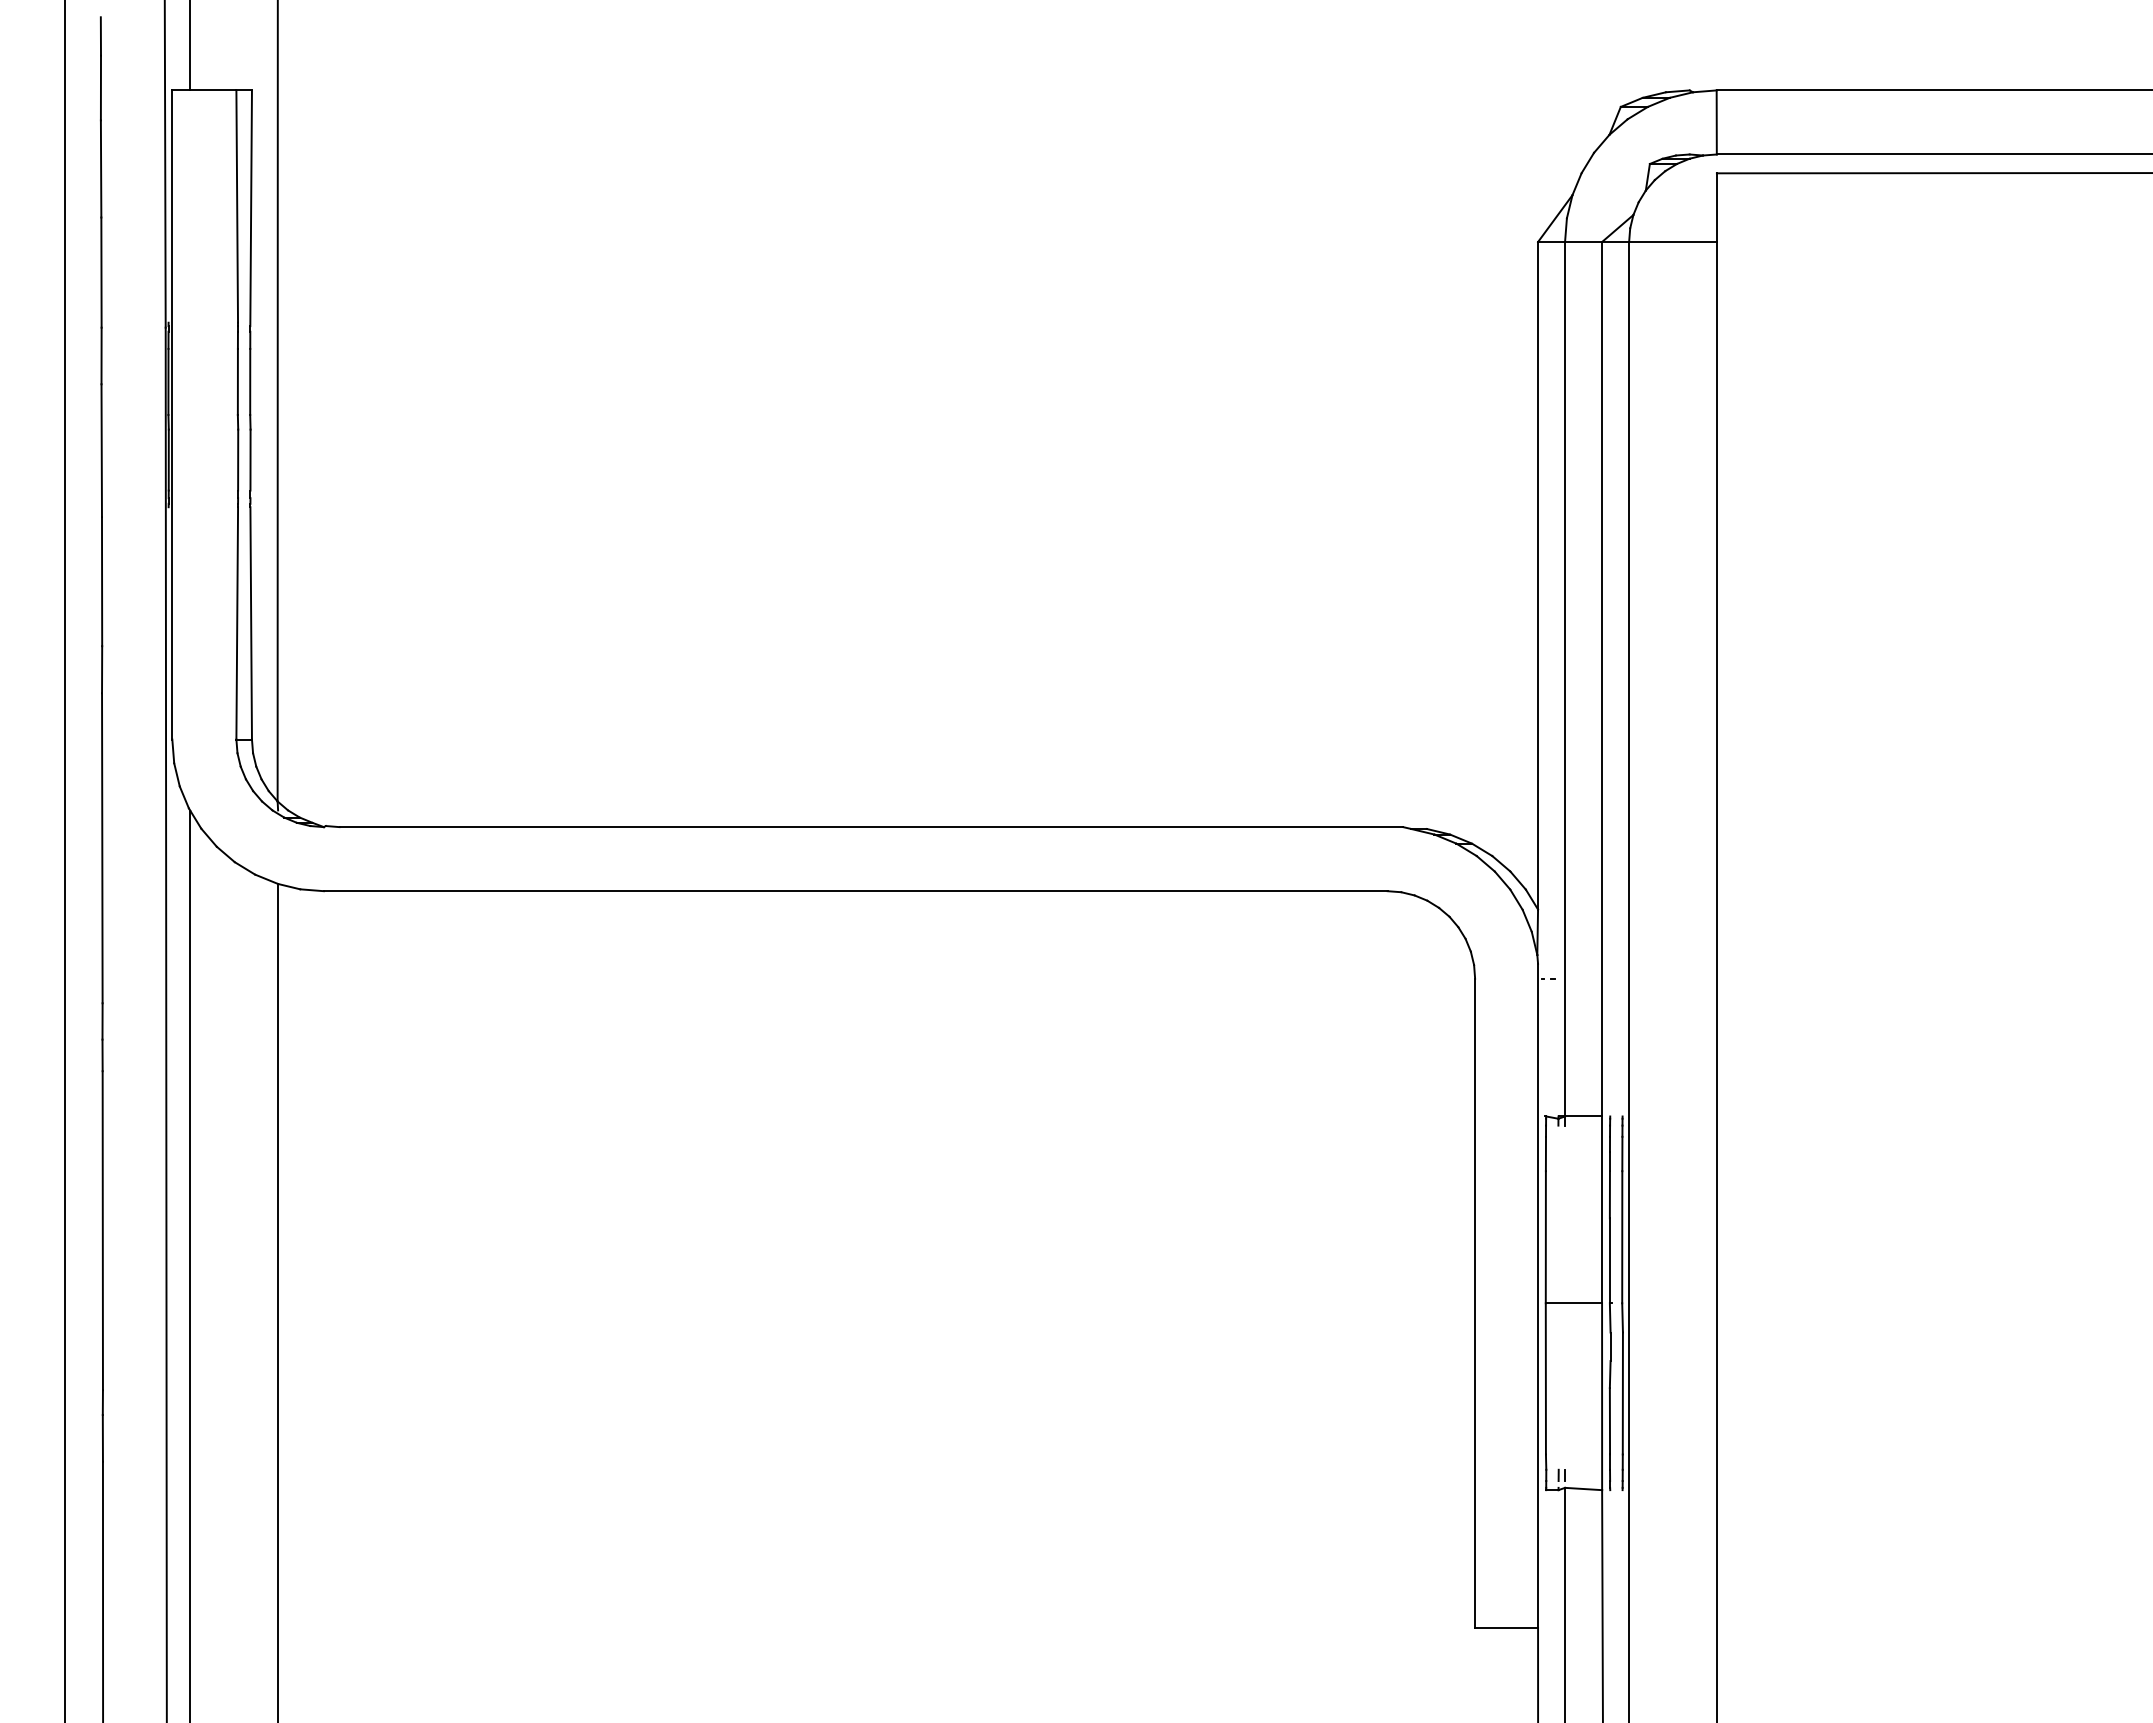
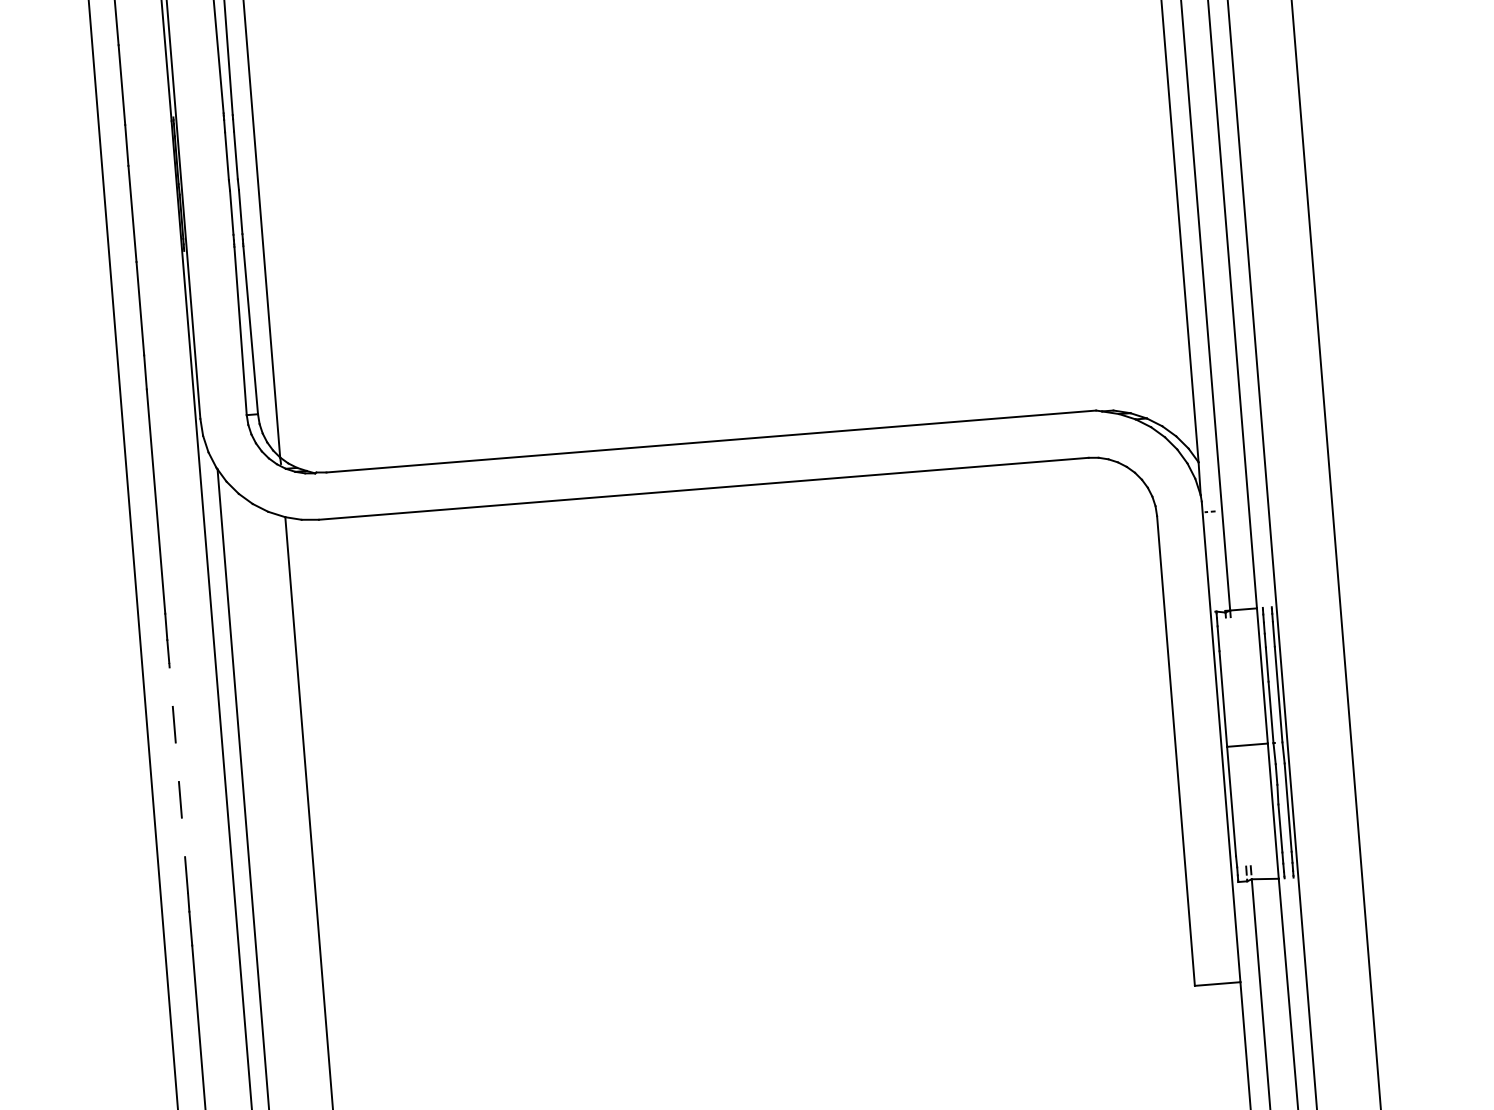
line: (102, 1230) -> (178, 778), solid -> dashed

